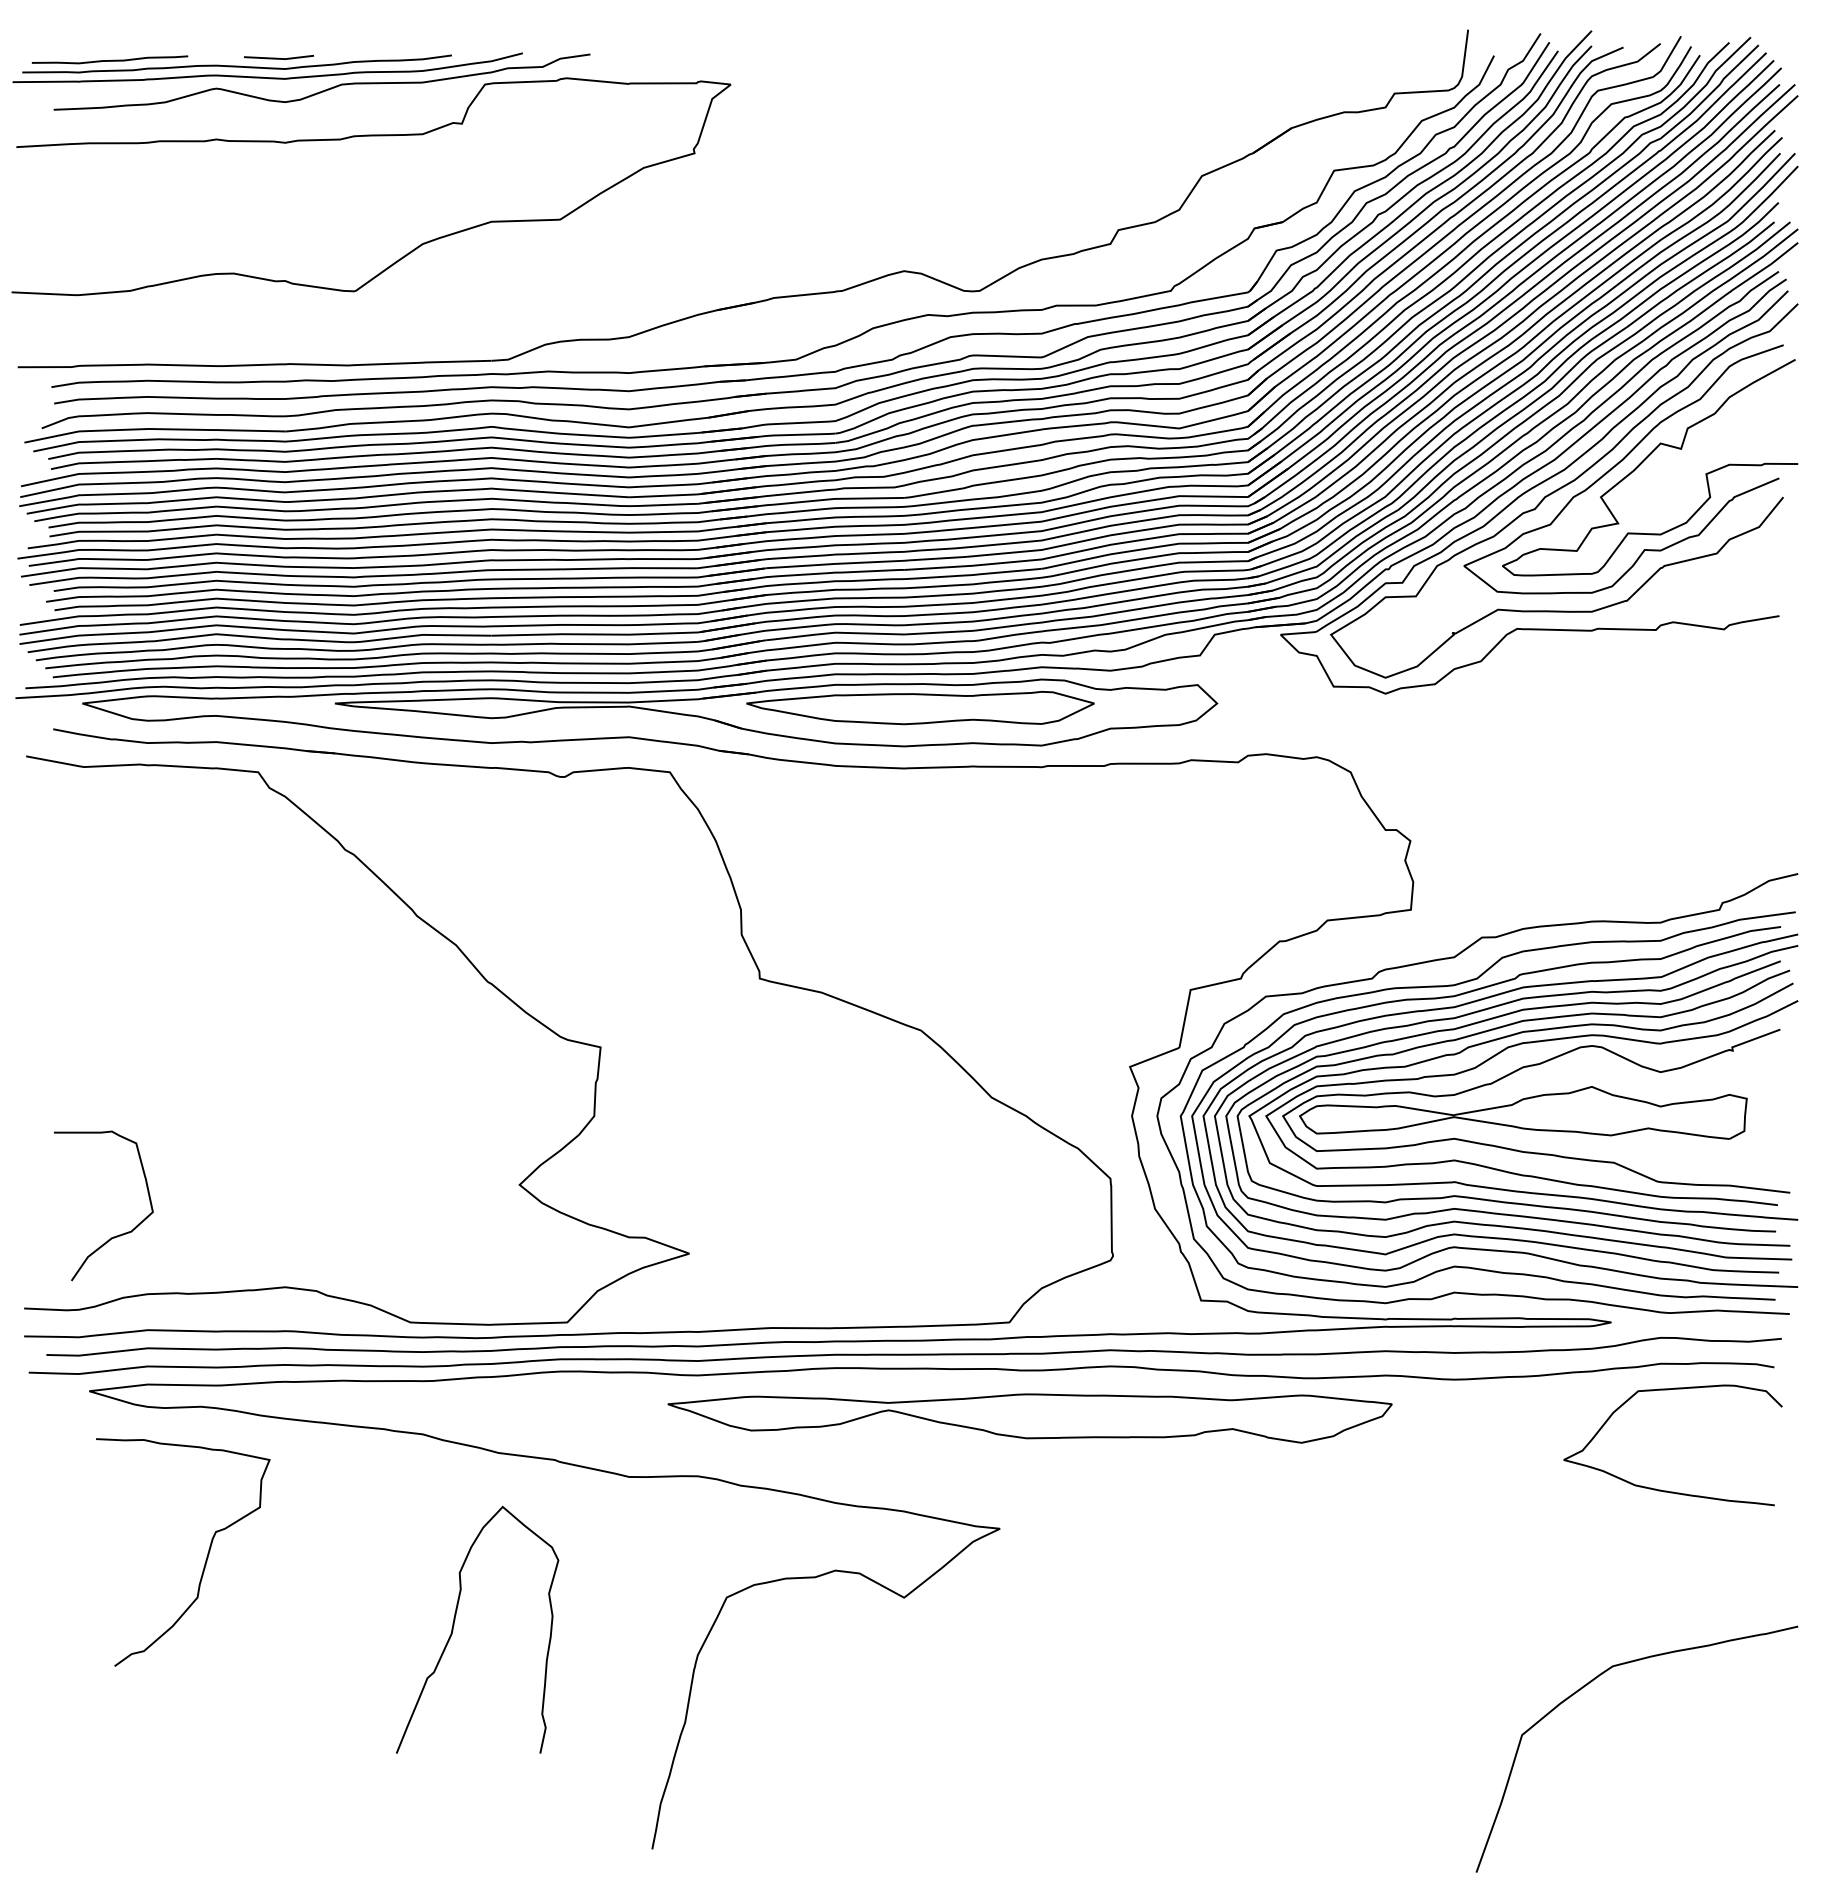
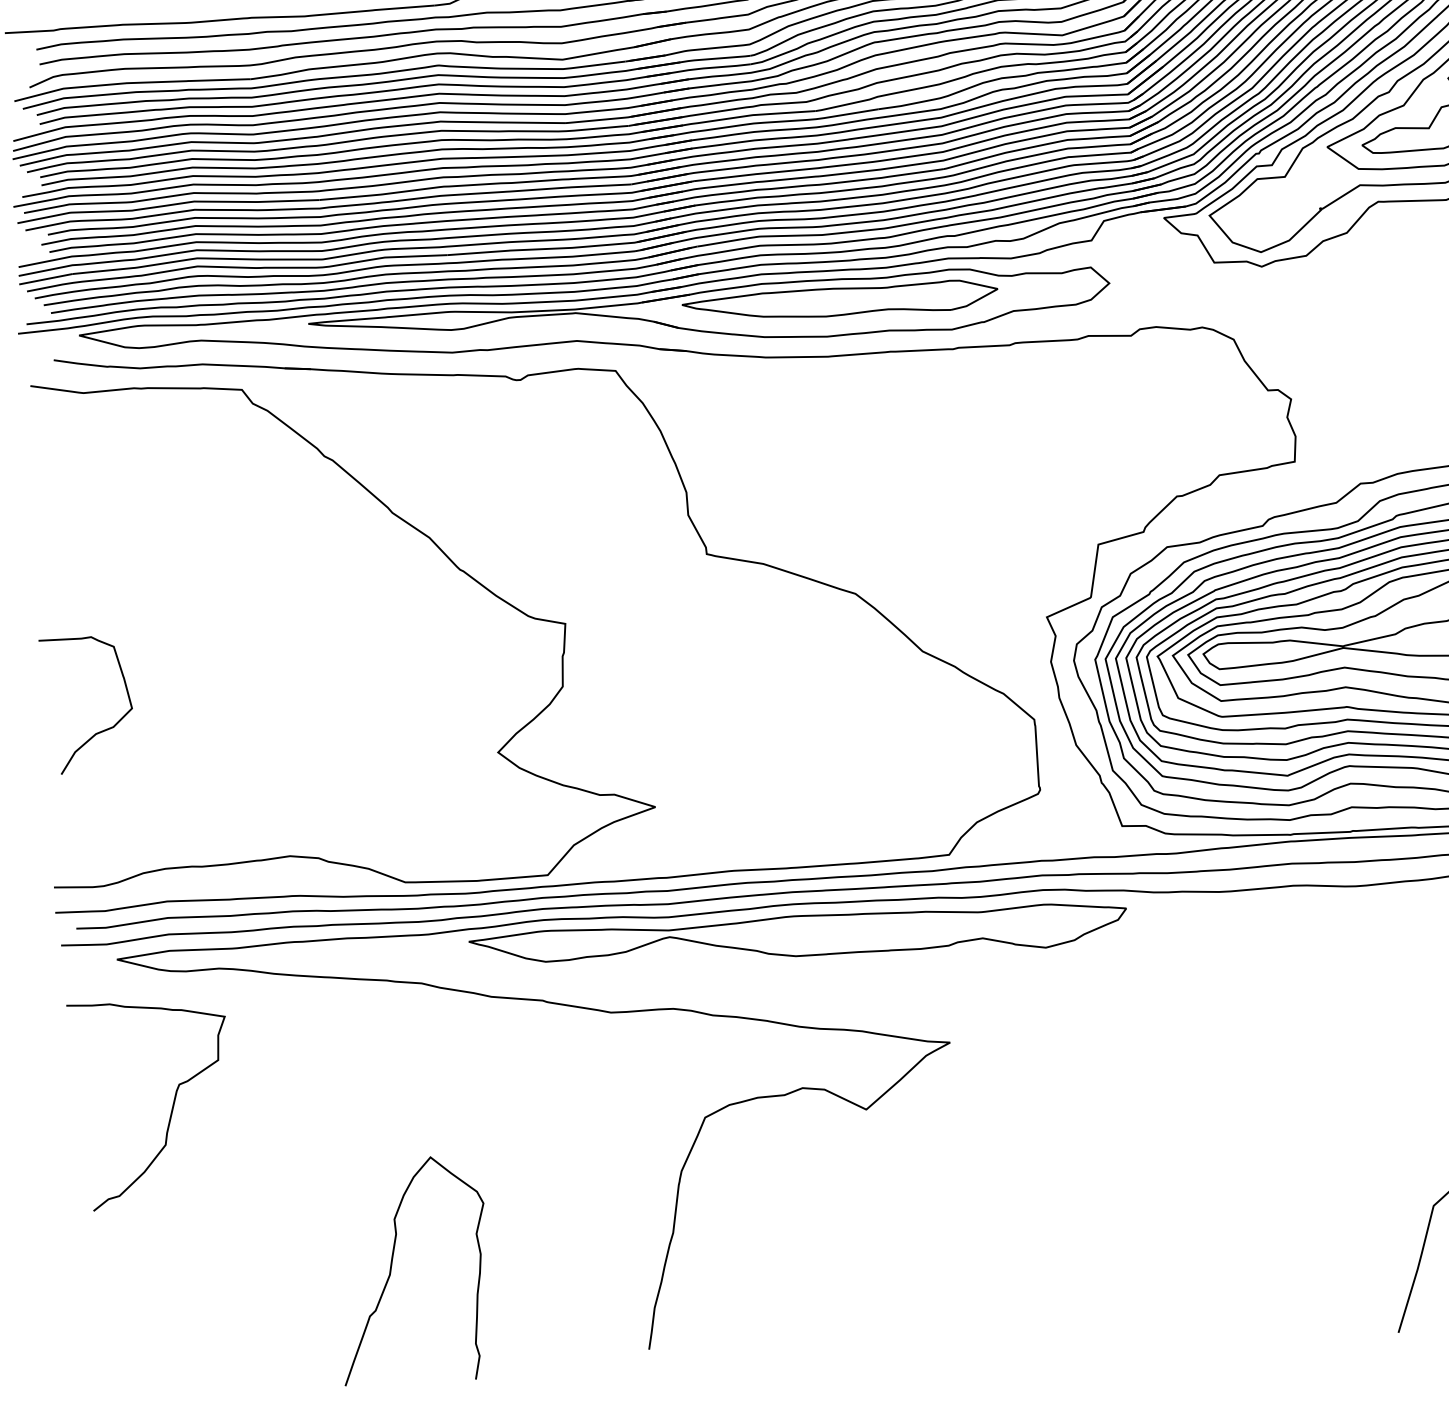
curve: (113, 1236) -> (97, 732), moved
part: (1029, 1418) -> (797, 938), moved
curve: (206, 1556) -> (171, 1107), moved
curve: (454, 1625) -> (392, 1267), moved

